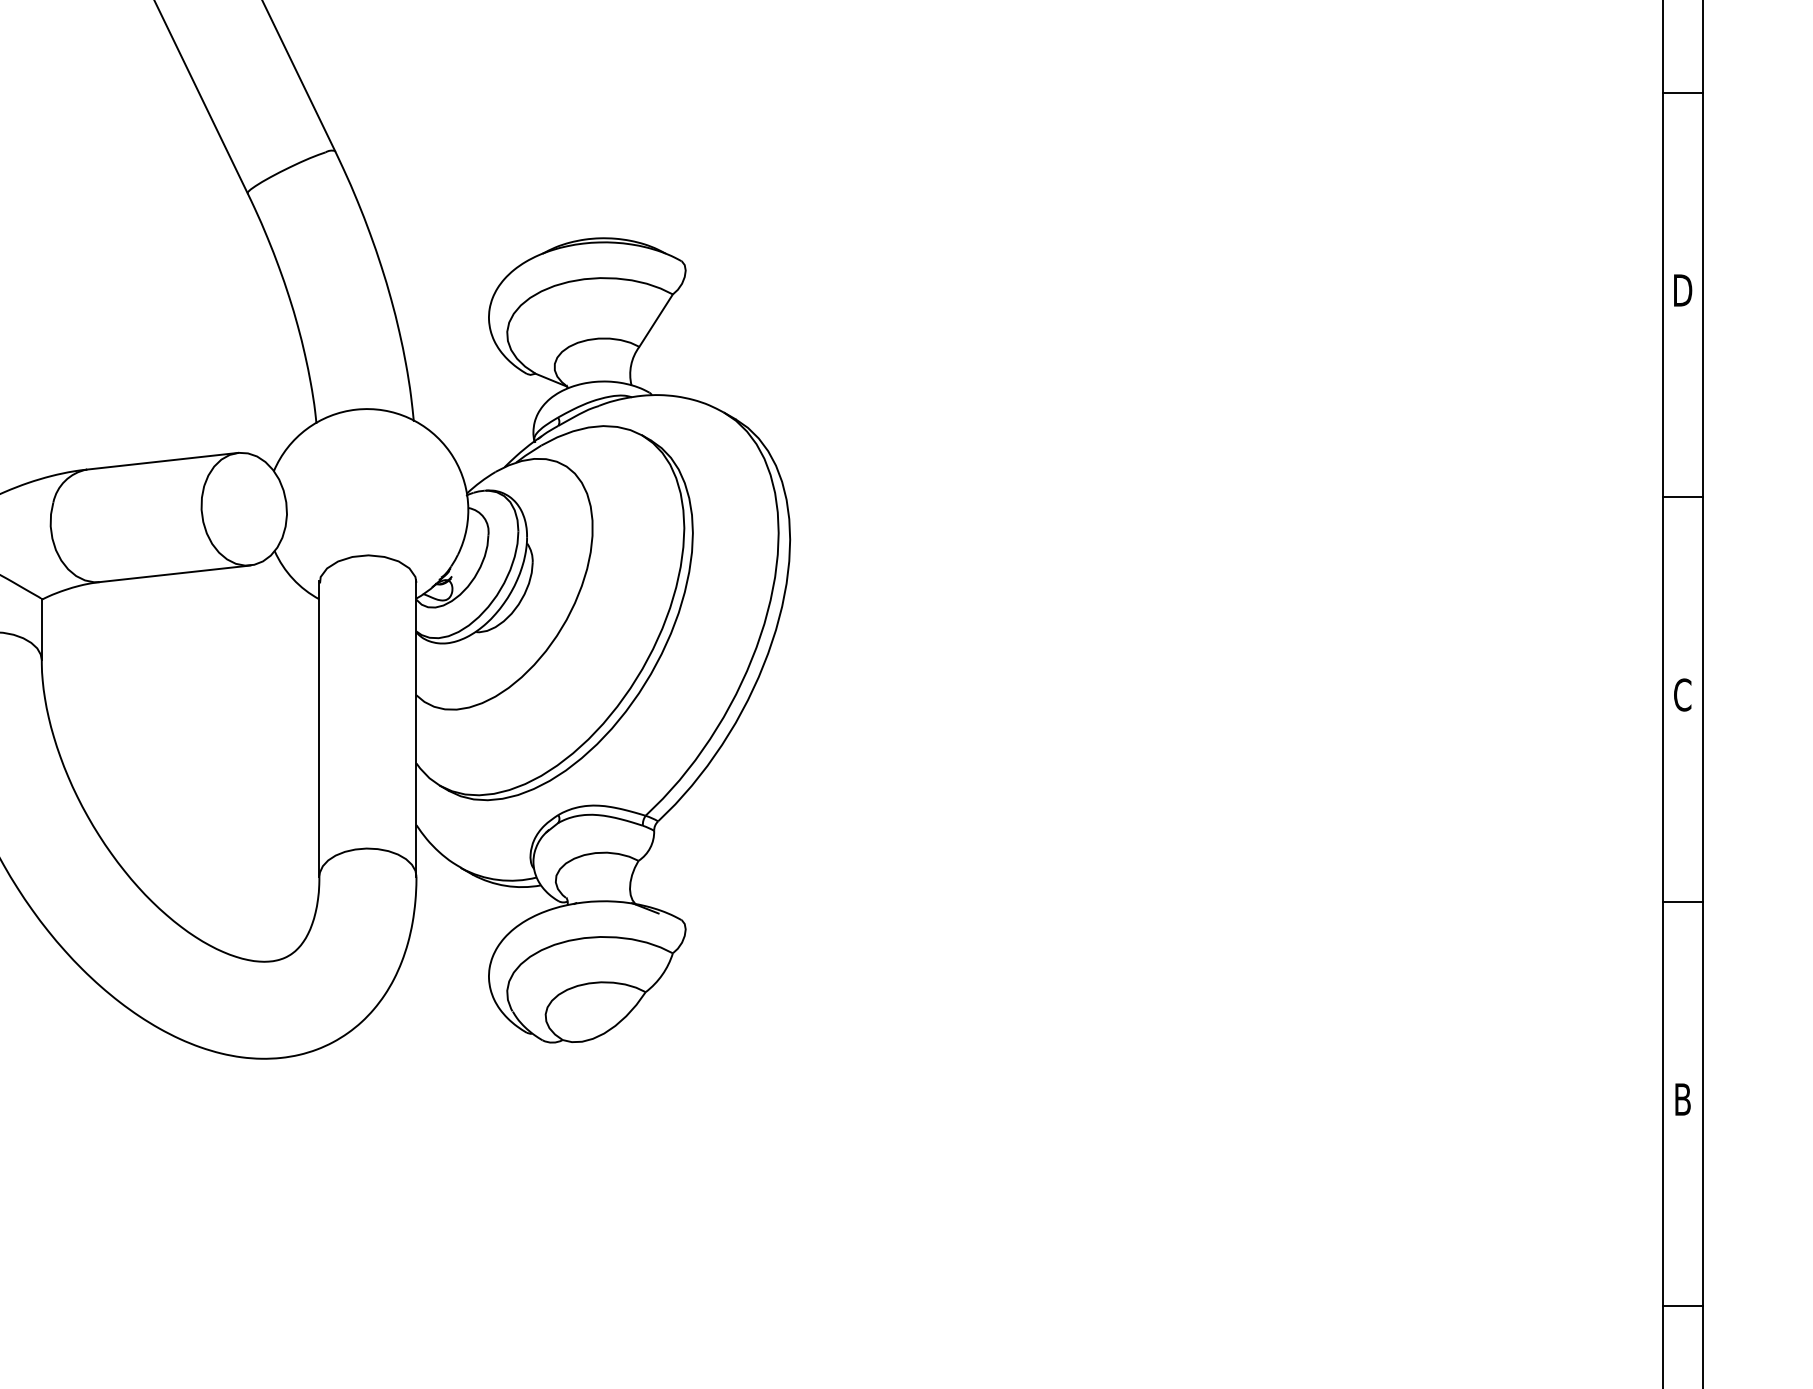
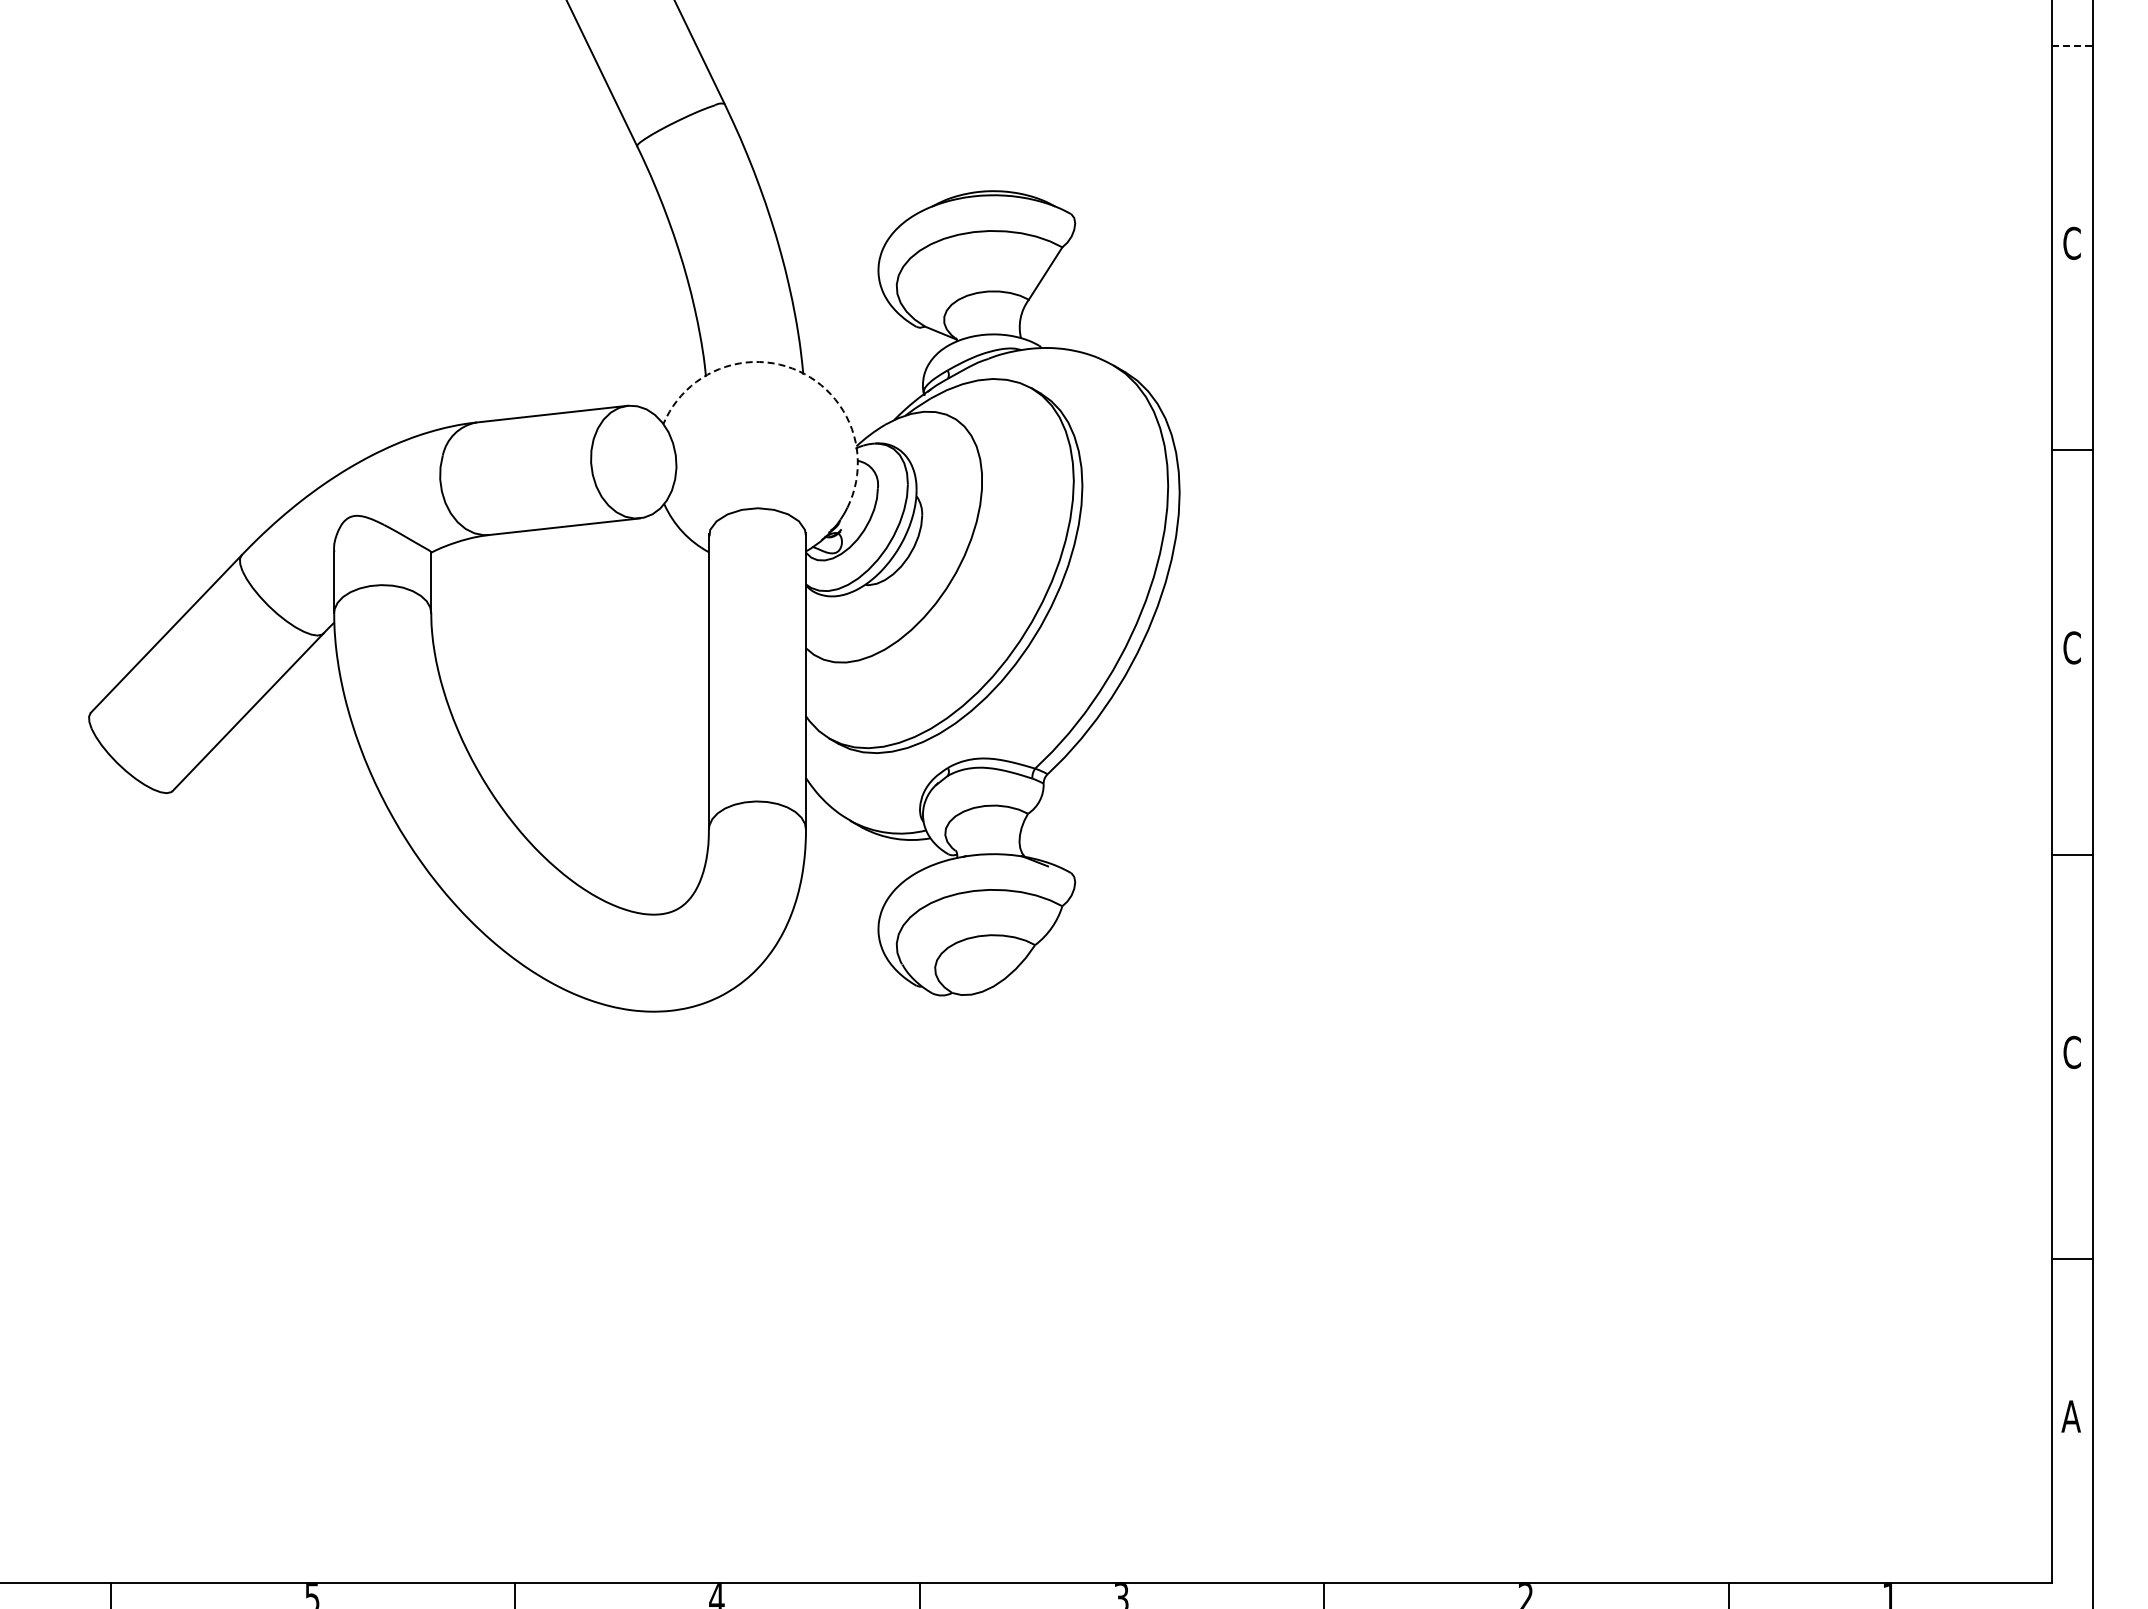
line: (1683, 92) -> (2072, 45), solid -> dashed
text: (1683, 289) -> (2072, 242), D -> C
arc: (409, 418) -> (798, 371), solid -> dashed
text: (1682, 1099) -> (2071, 1052), B -> C

